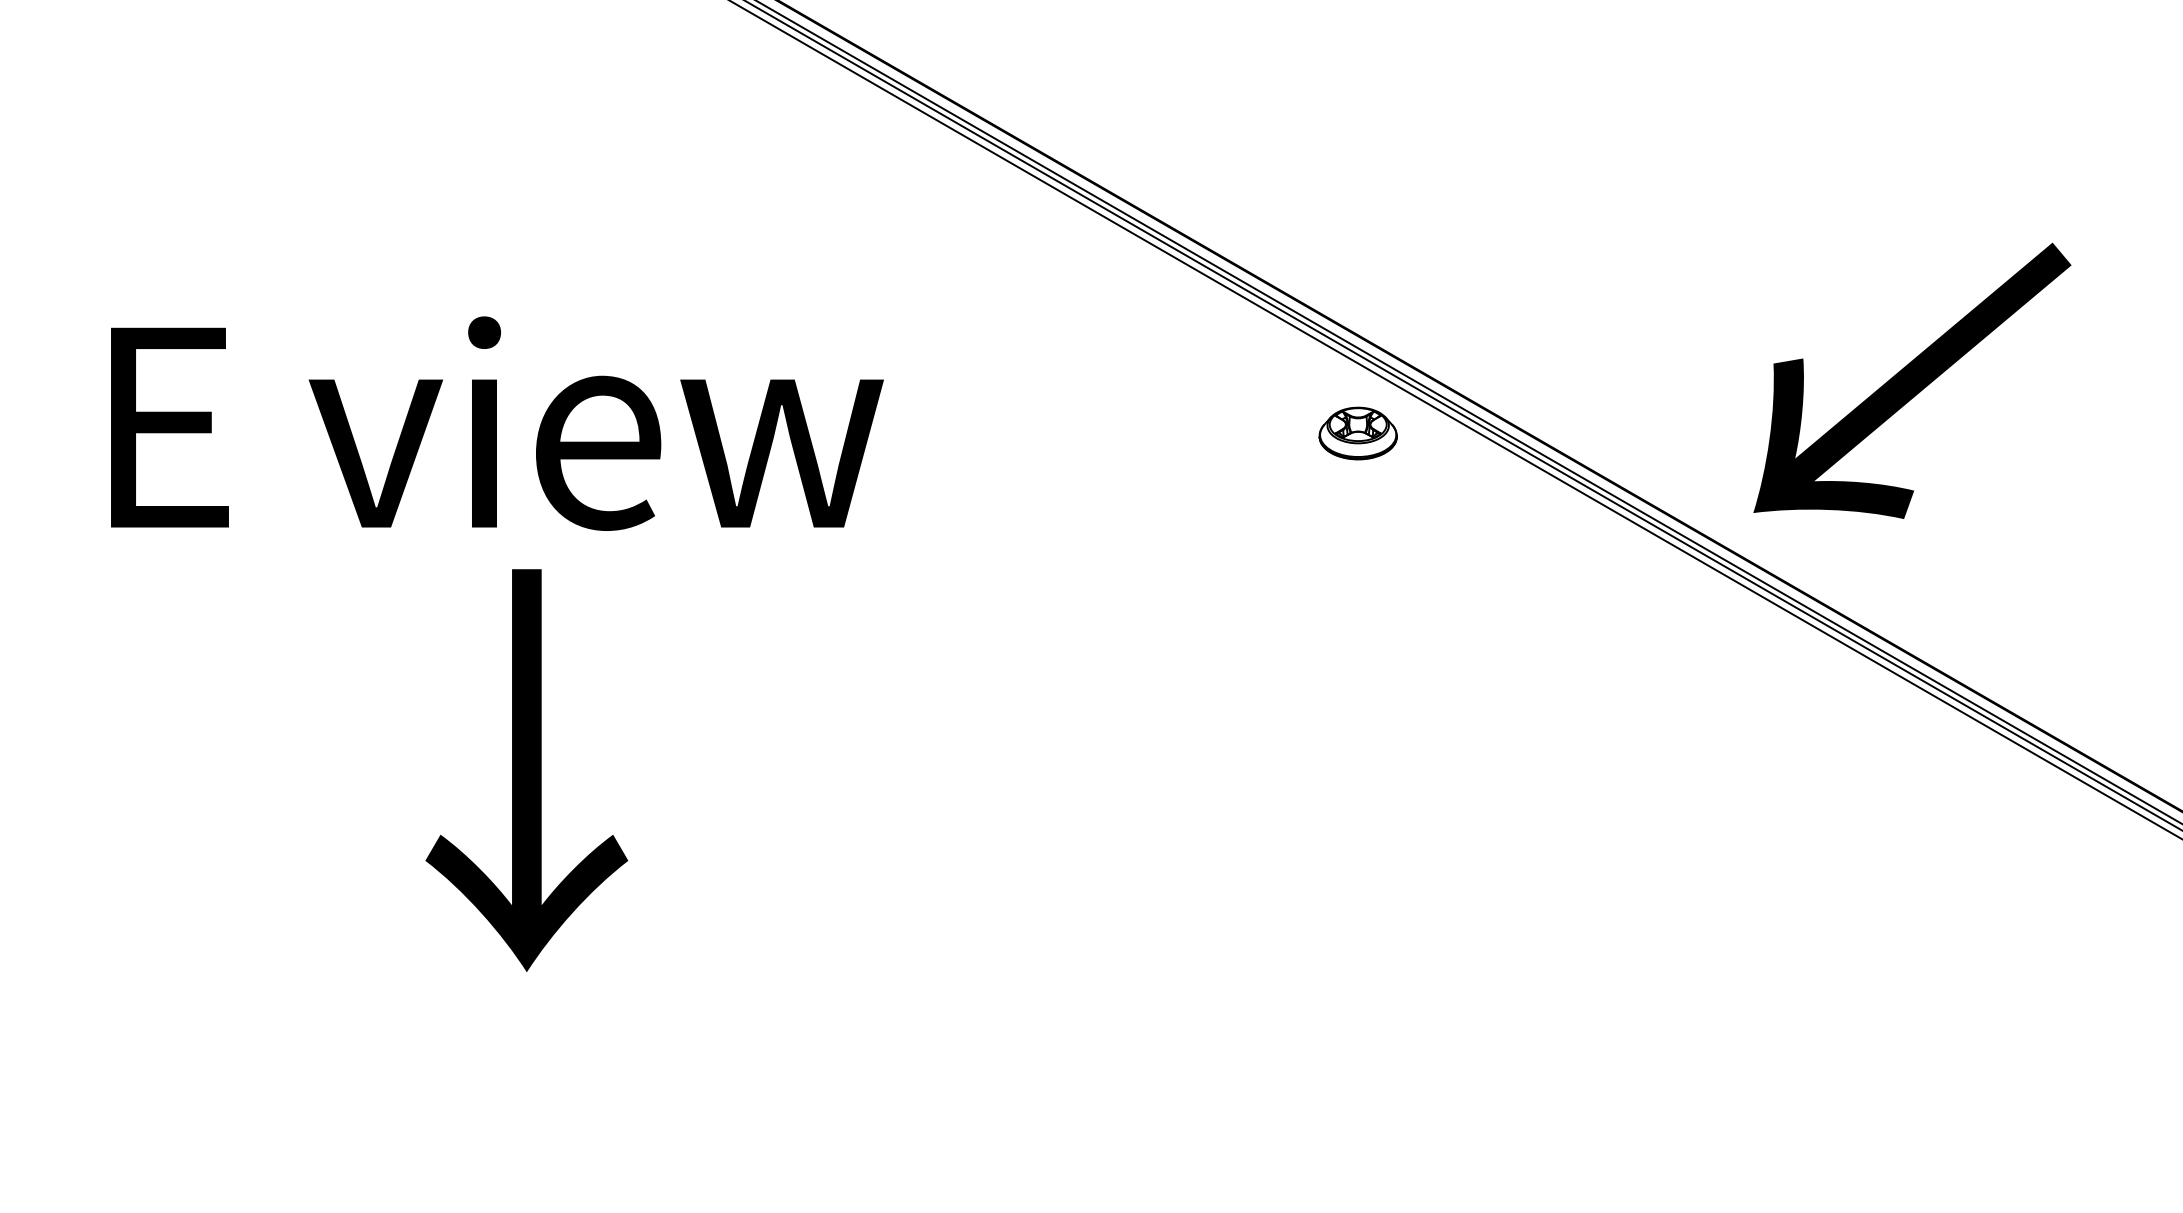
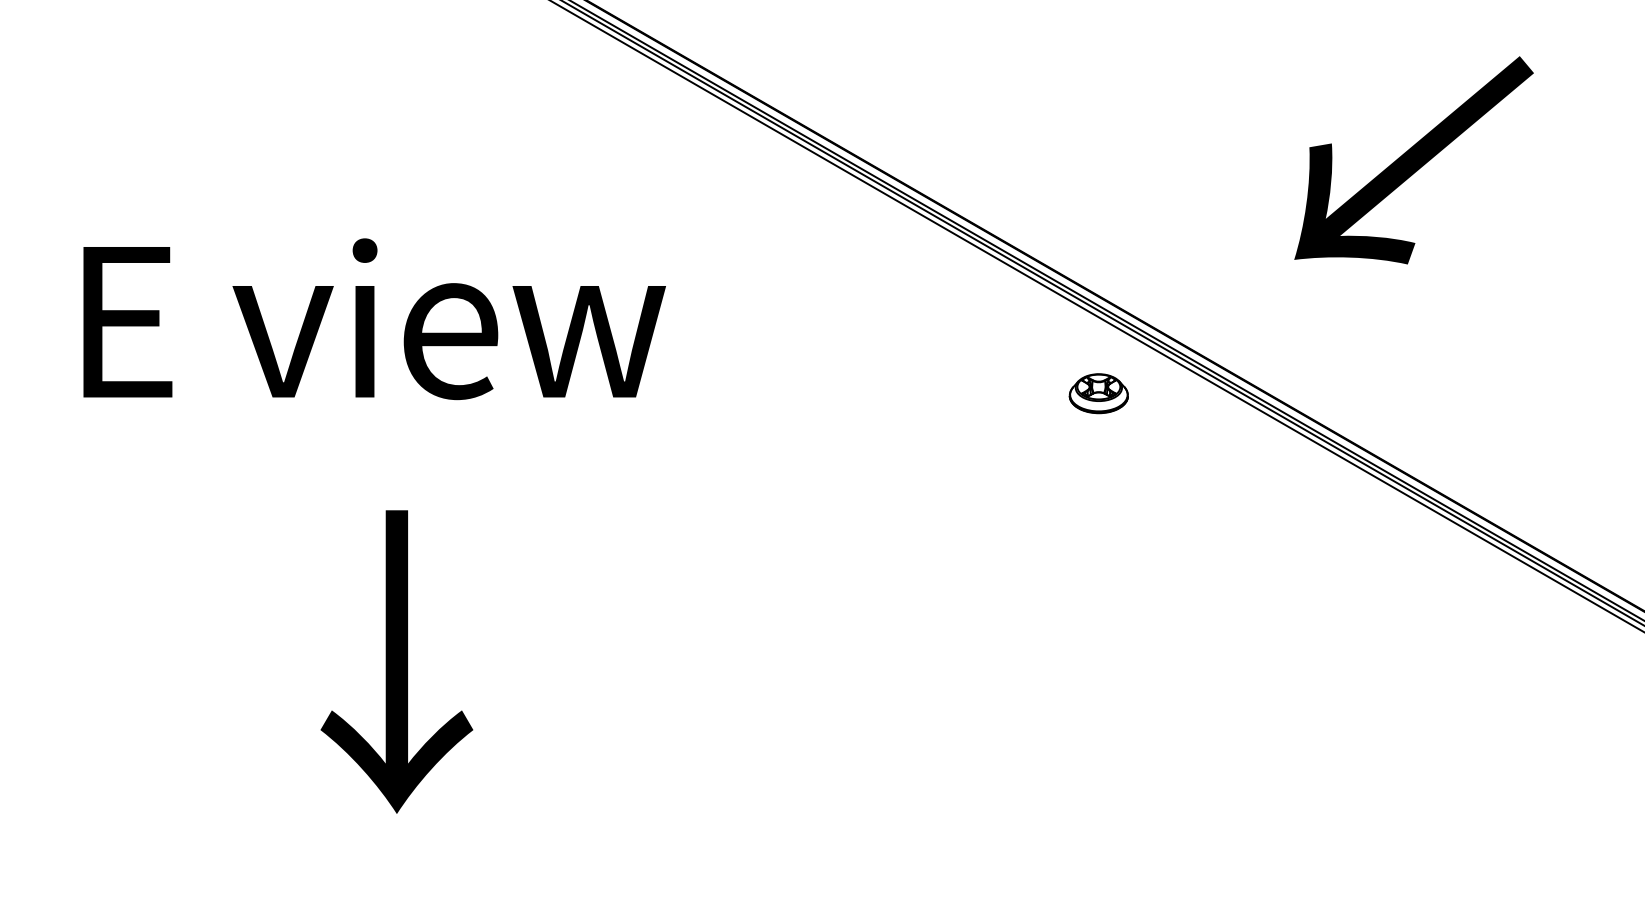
text: (1912, 380) -> (1414, 160), moved
part: (1357, 433) -> (1098, 393), moved
text: (526, 770) -> (396, 662), moved

